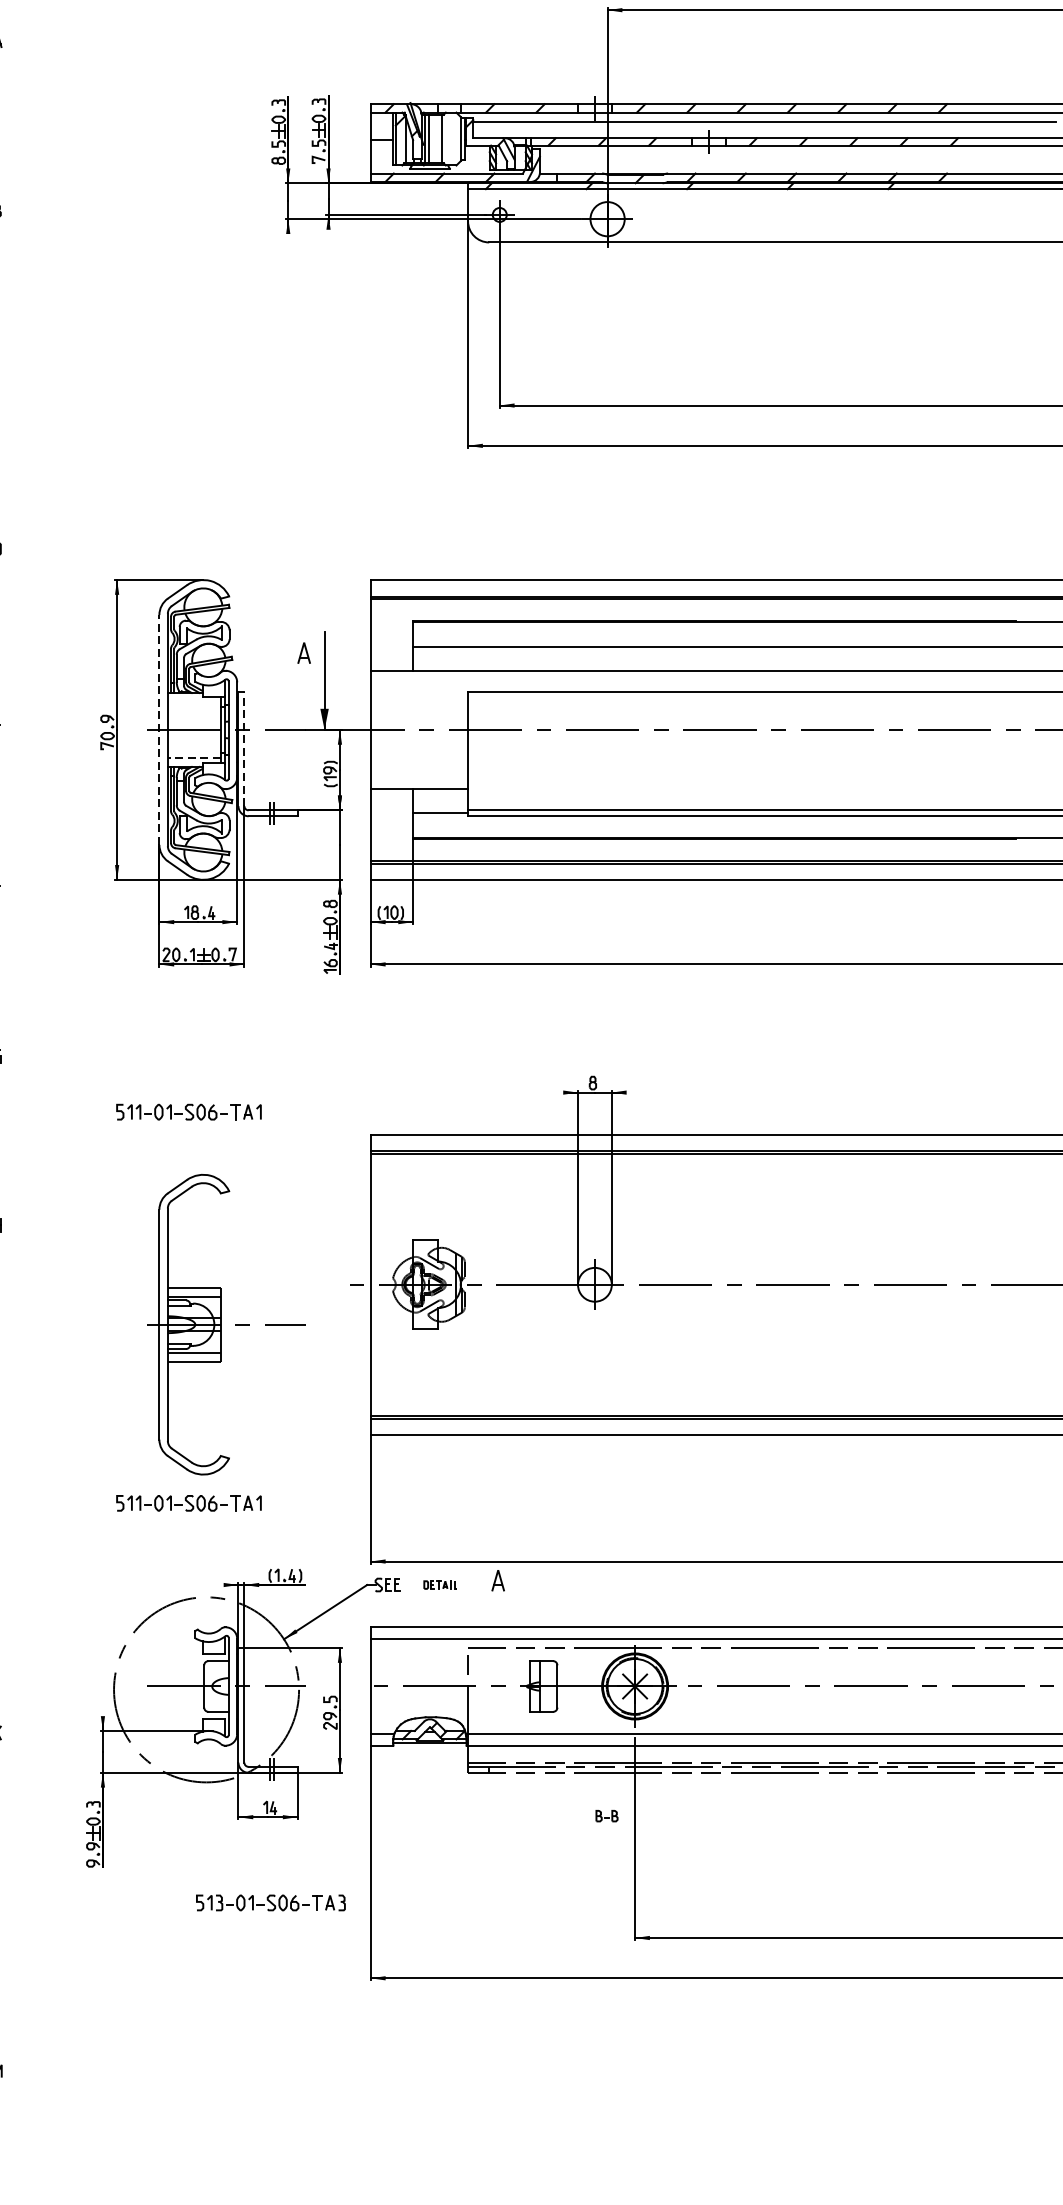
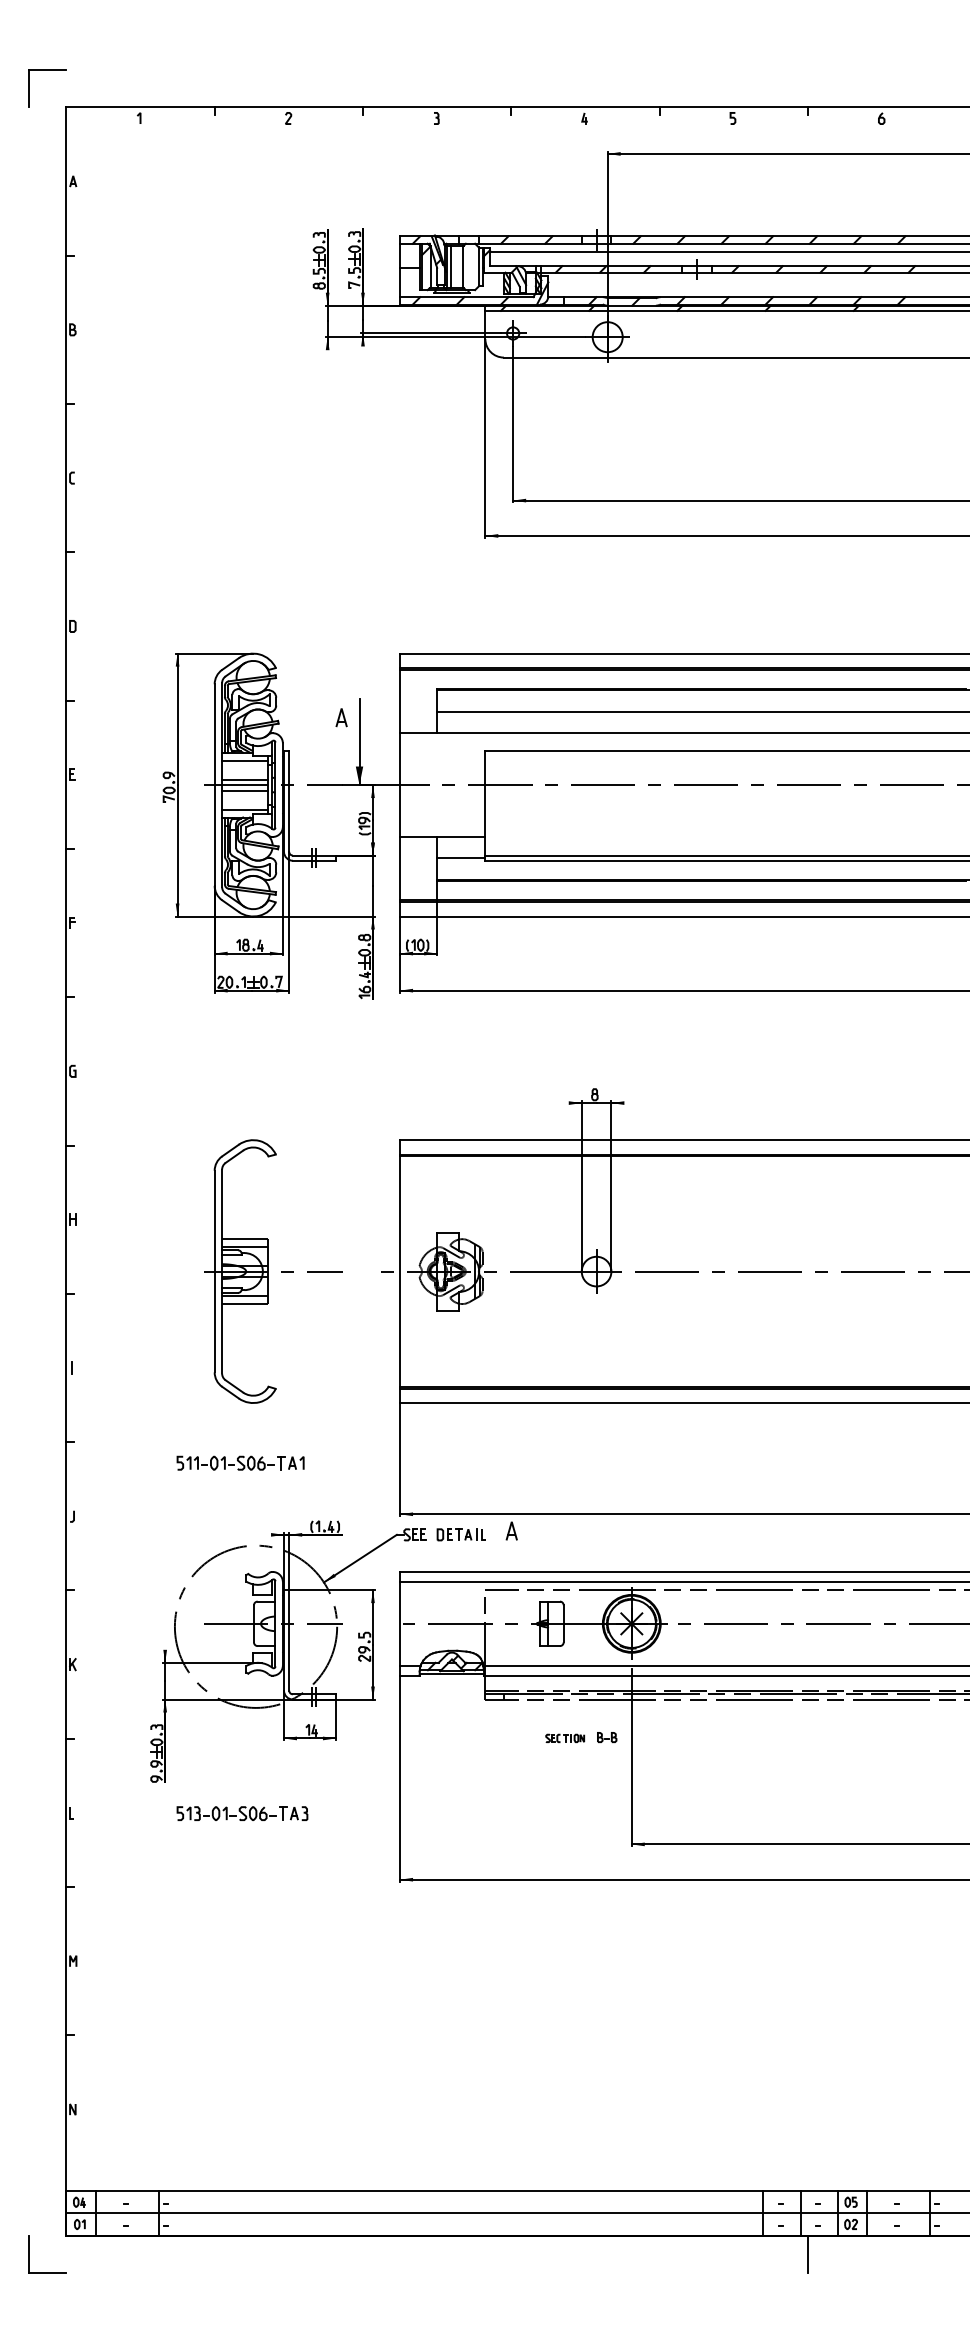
line: (194, 701) -> (245, 760), added
line: (194, 723) -> (245, 779), added
line: (159, 730) -> (214, 785), dashed -> solid
line: (194, 736) -> (245, 790), added
line: (244, 748) -> (289, 801), dashed -> solid
line: (193, 757) -> (244, 809), dashed -> solid
part: (188, 1111) -> (240, 1119), removed
part: (226, 1324) -> (273, 1271), moved
part: (439, 1584) -> (460, 1534), size x1.67
part: (559, 1817) -> (565, 1738), added
part: (270, 1902) -> (242, 1813), moved

